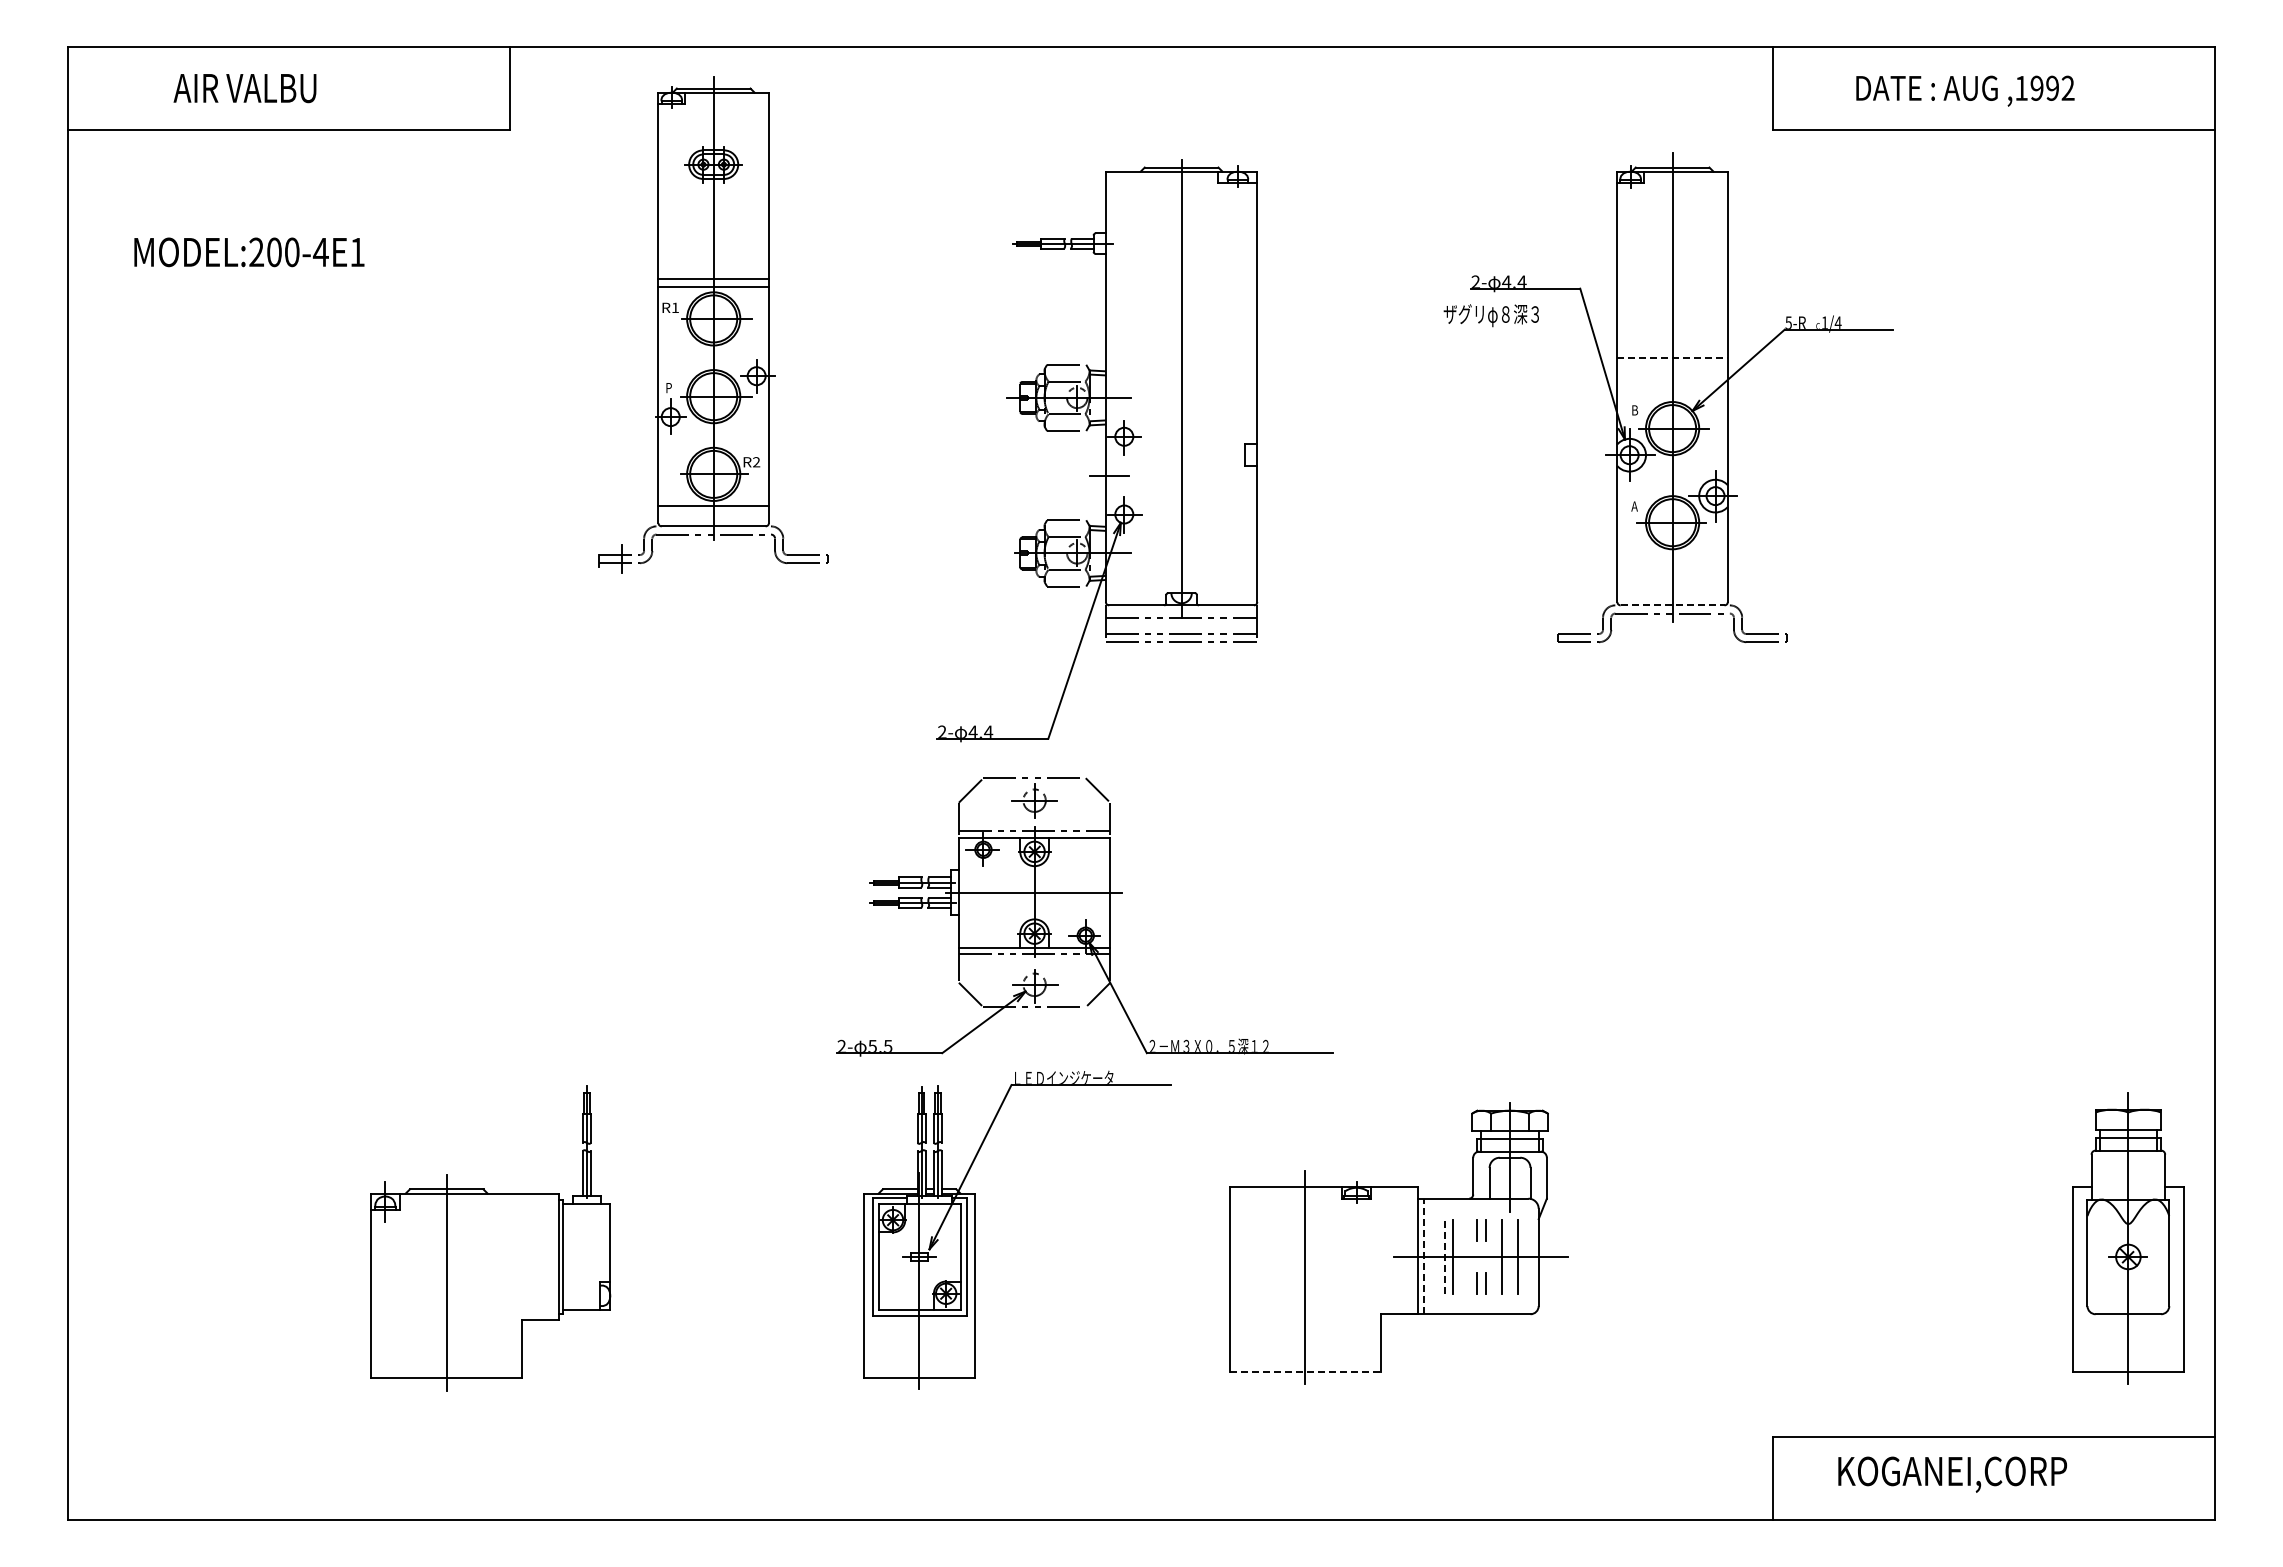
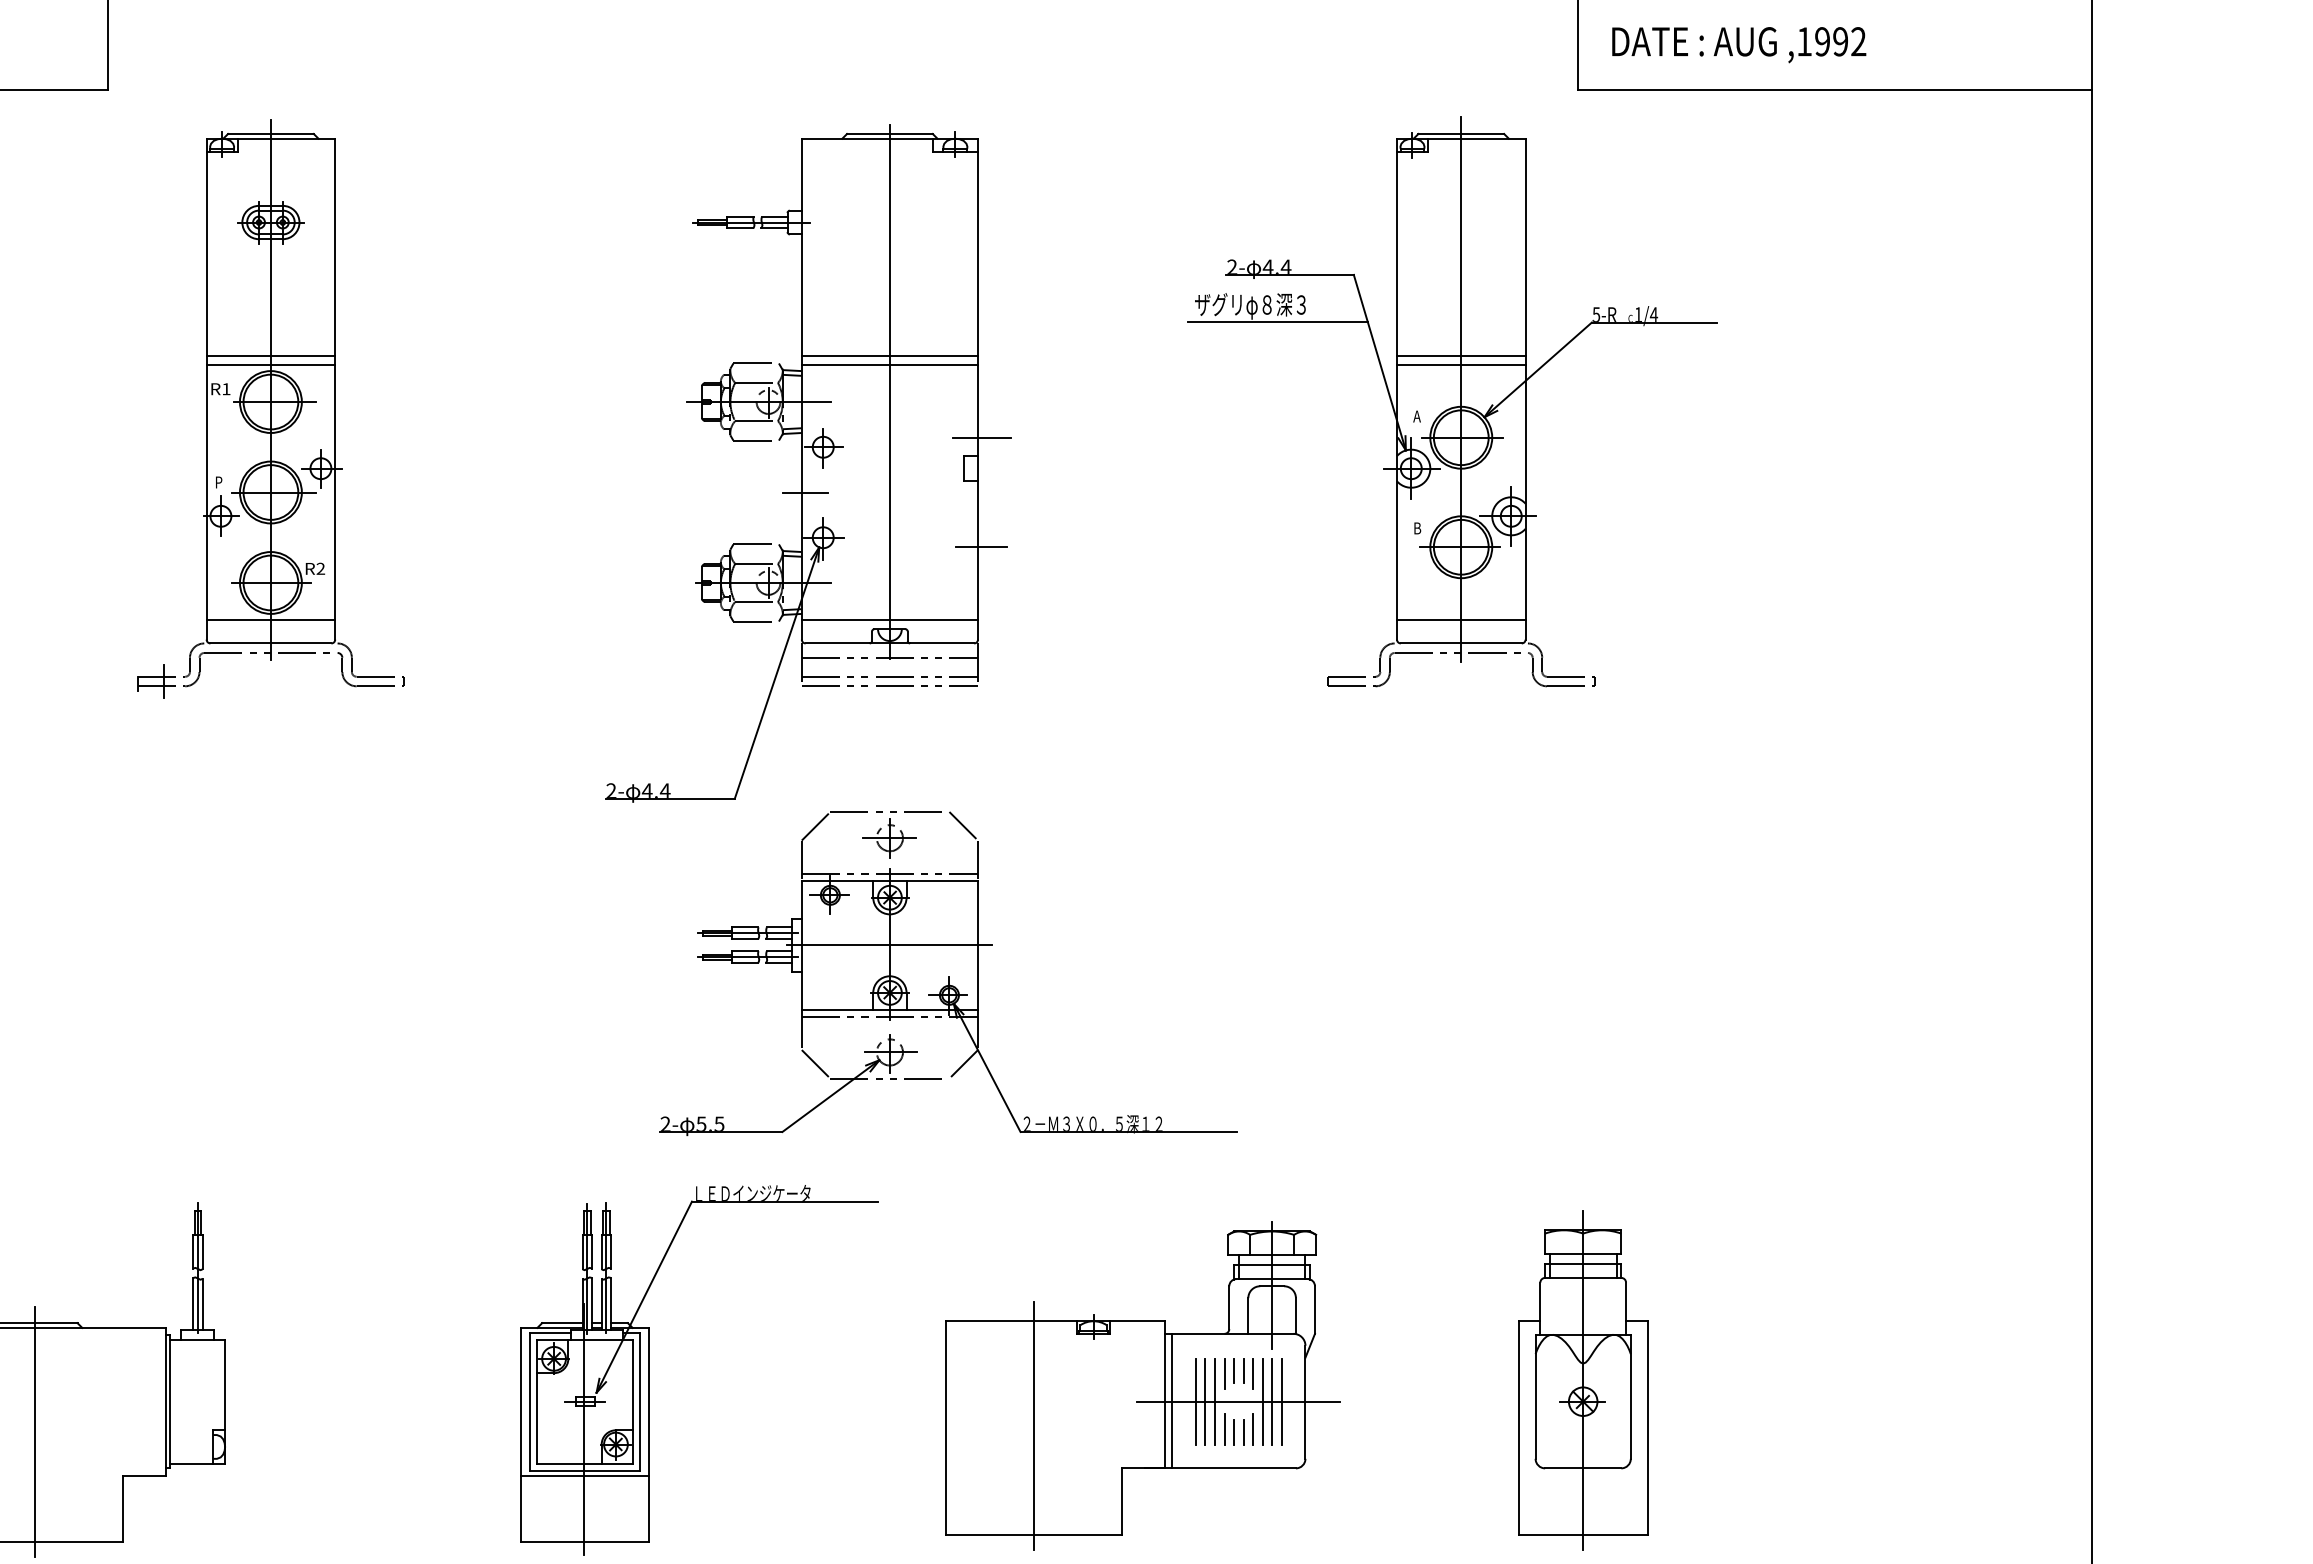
text: (1965, 90) -> (1739, 44), moved
part: (713, 324) -> (270, 408), moved
line: (1514, 328) -> (1277, 321), added
line: (1181, 358) -> (889, 356), added
line: (1673, 358) -> (1462, 356), dashed -> solid
line: (1181, 366) -> (889, 365), added
line: (1672, 366) -> (1461, 365), added
text: (1634, 410) -> (1416, 416), B -> A
line: (1260, 428) -> (981, 437), added
text: (1634, 506) -> (1416, 528), A -> B
line: (1260, 522) -> (981, 547), added
line: (1181, 584) -> (889, 619), added
line: (1672, 584) -> (1461, 619), added
line: (1672, 605) -> (1461, 643), dashed -> solid
part: (1084, 916) -> (947, 972), moved
line: (1469, 1233) -> (1224, 1374), added
line: (1493, 1233) -> (1252, 1374), added
part: (2128, 1238) -> (1583, 1380), moved
line: (1424, 1256) -> (1172, 1401), dashed -> solid
line: (1444, 1256) -> (1195, 1401), dashed -> solid
line: (1460, 1256) -> (1214, 1401), added
line: (1510, 1256) -> (1272, 1401), added
line: (1469, 1280) -> (1224, 1429), added
line: (1493, 1280) -> (1252, 1429), added
line: (919, 1320) -> (584, 1475), added
line: (1305, 1371) -> (1034, 1534), dashed -> solid

